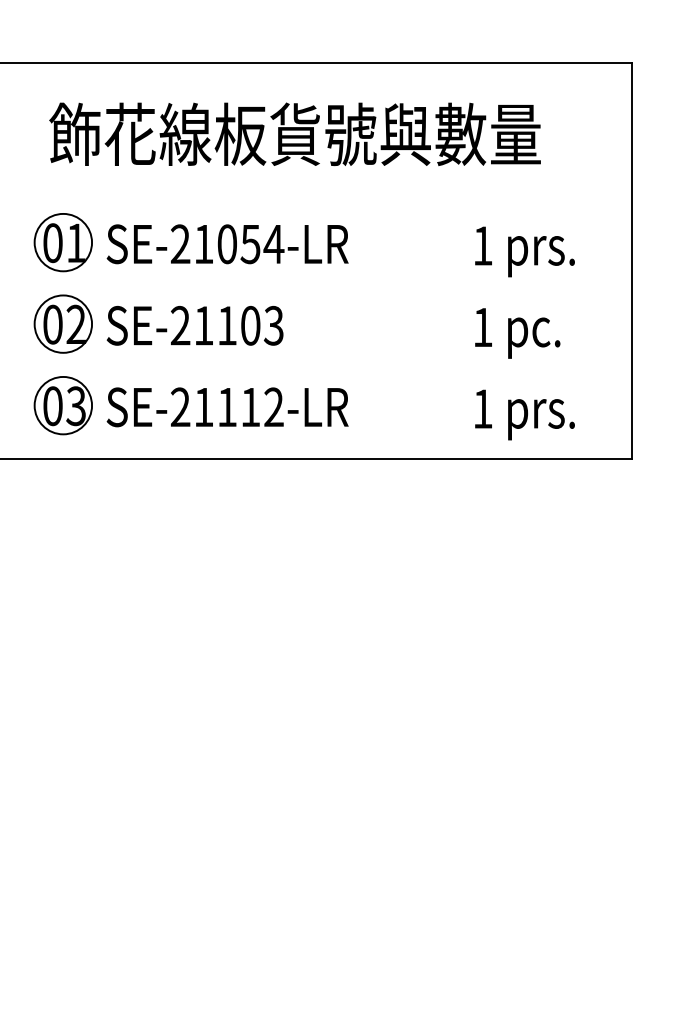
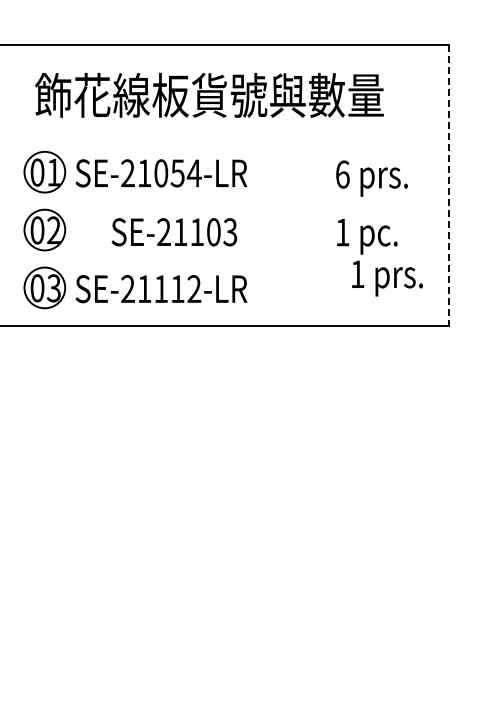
text: (482, 245) -> (342, 174), 1 -> 6
line: (632, 261) -> (448, 185), solid -> dashed
text: (193, 326) -> (173, 232), moved
text: (524, 414) -> (387, 278), moved

